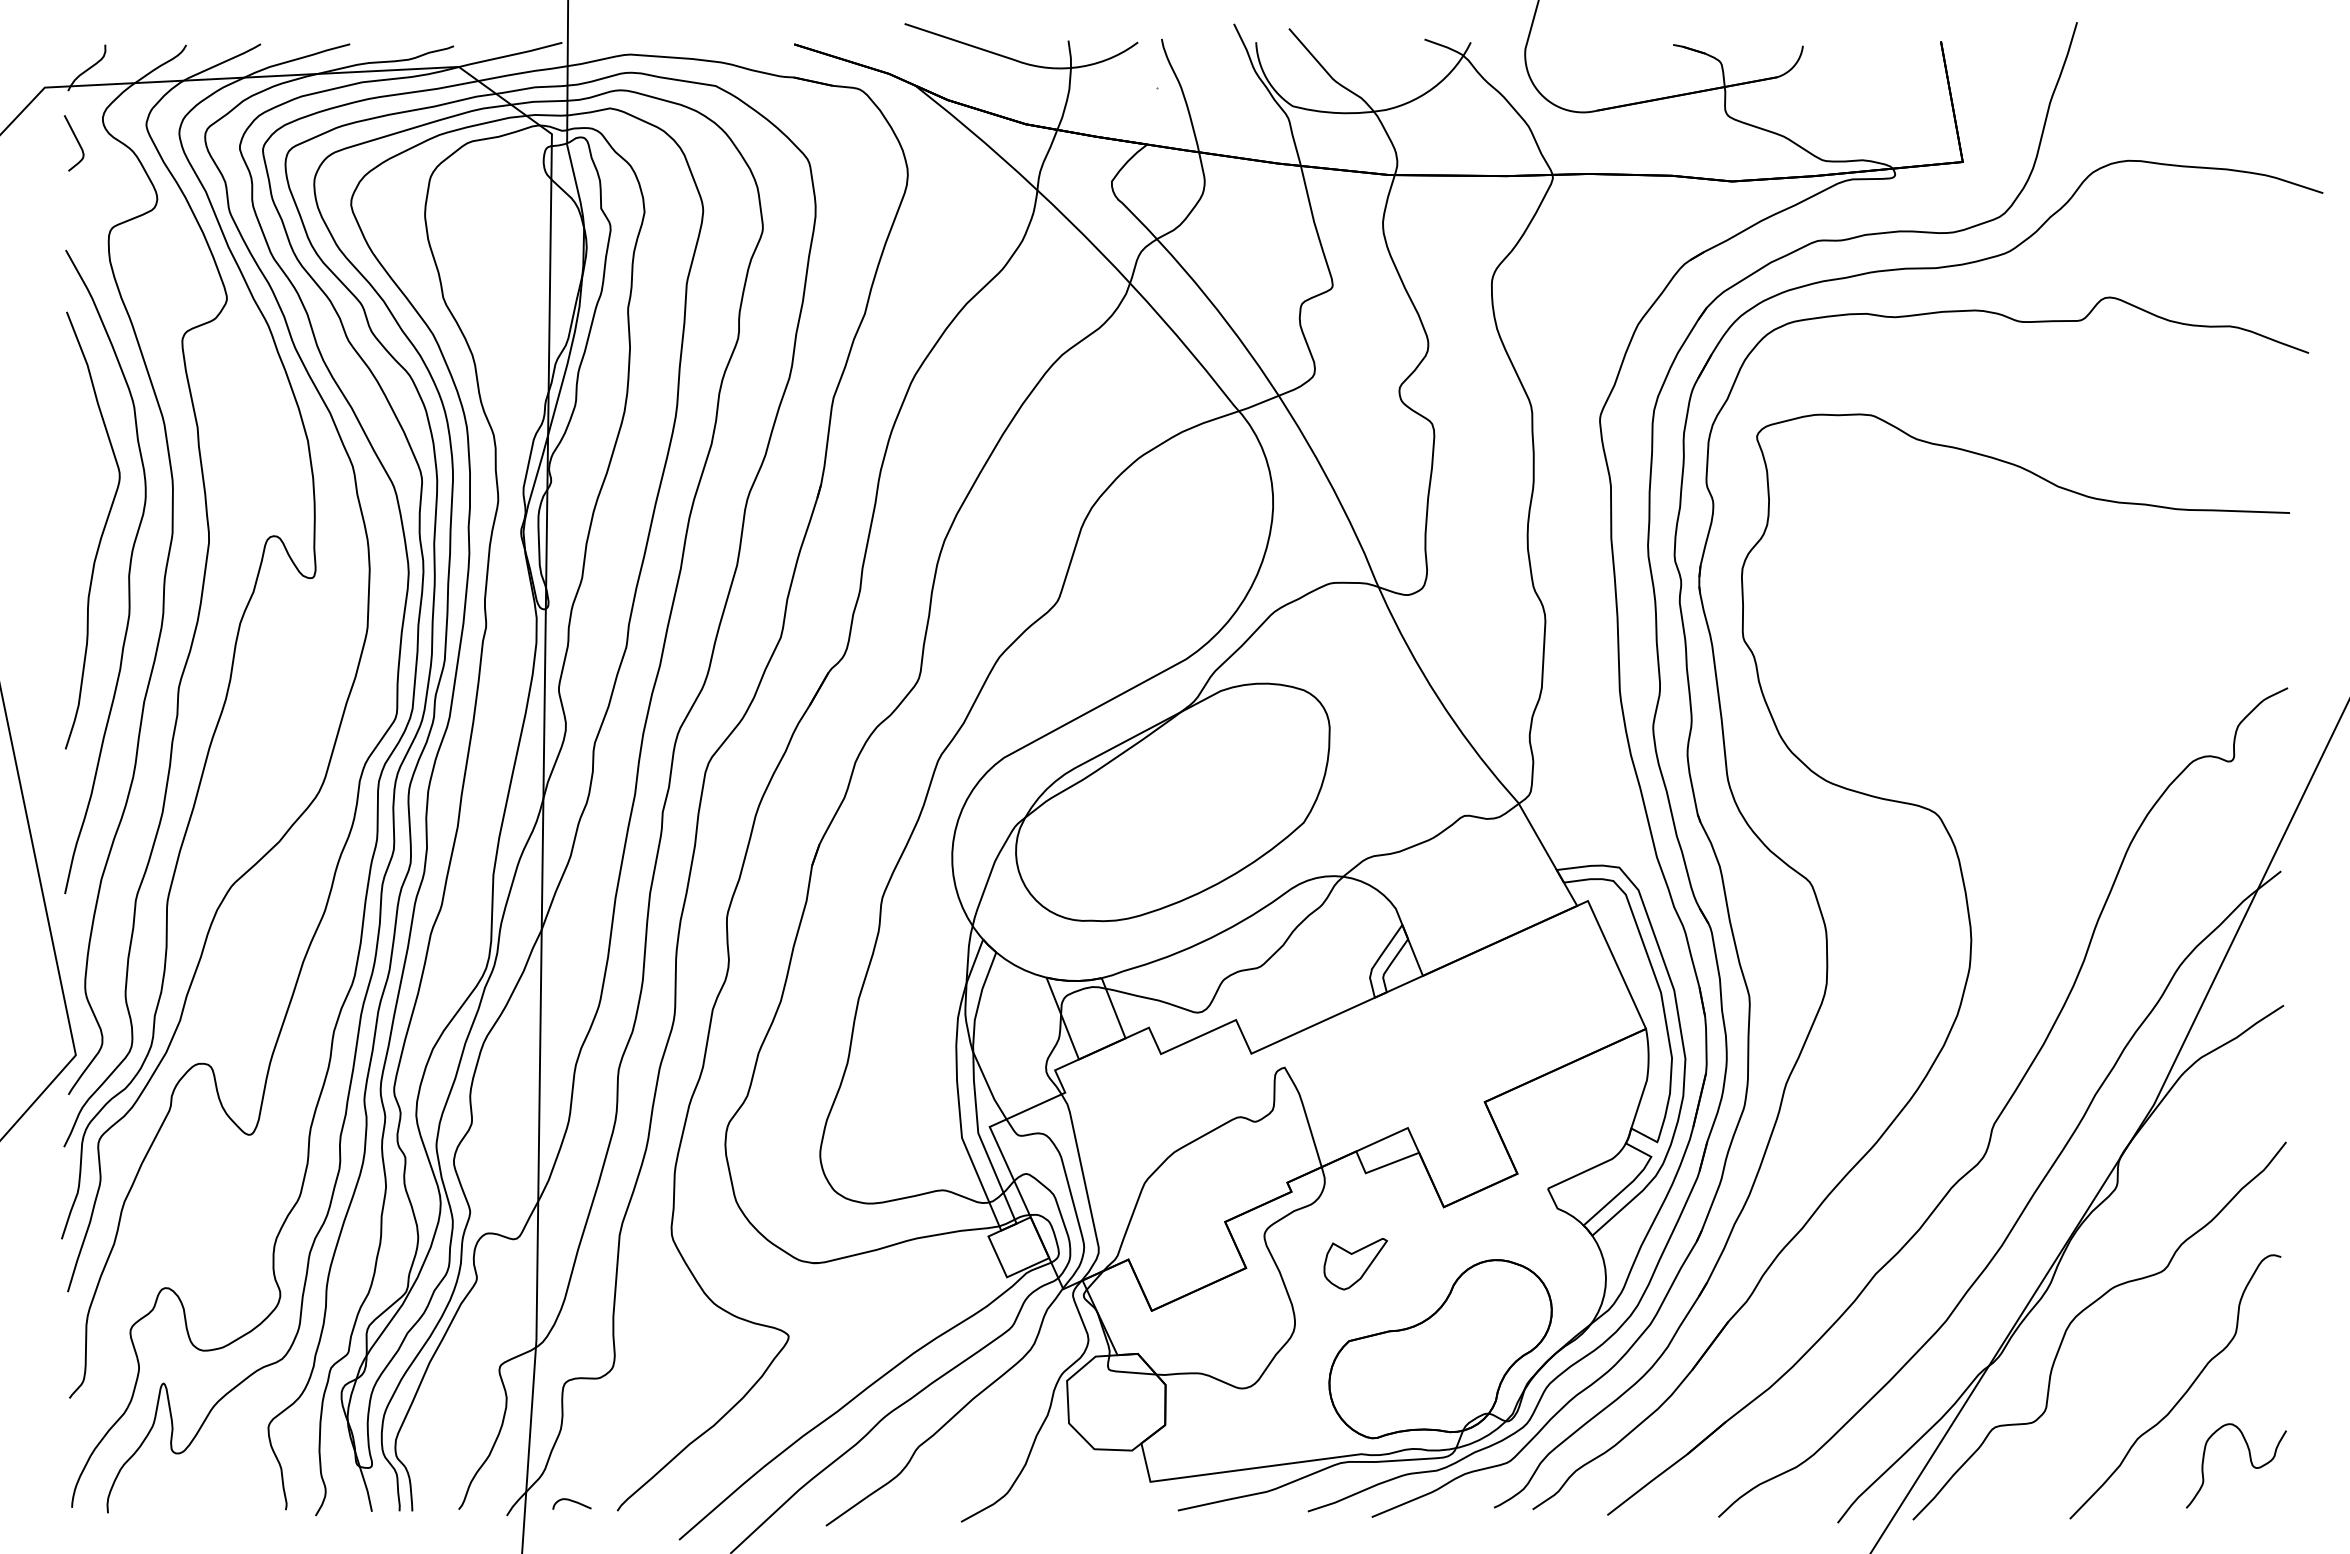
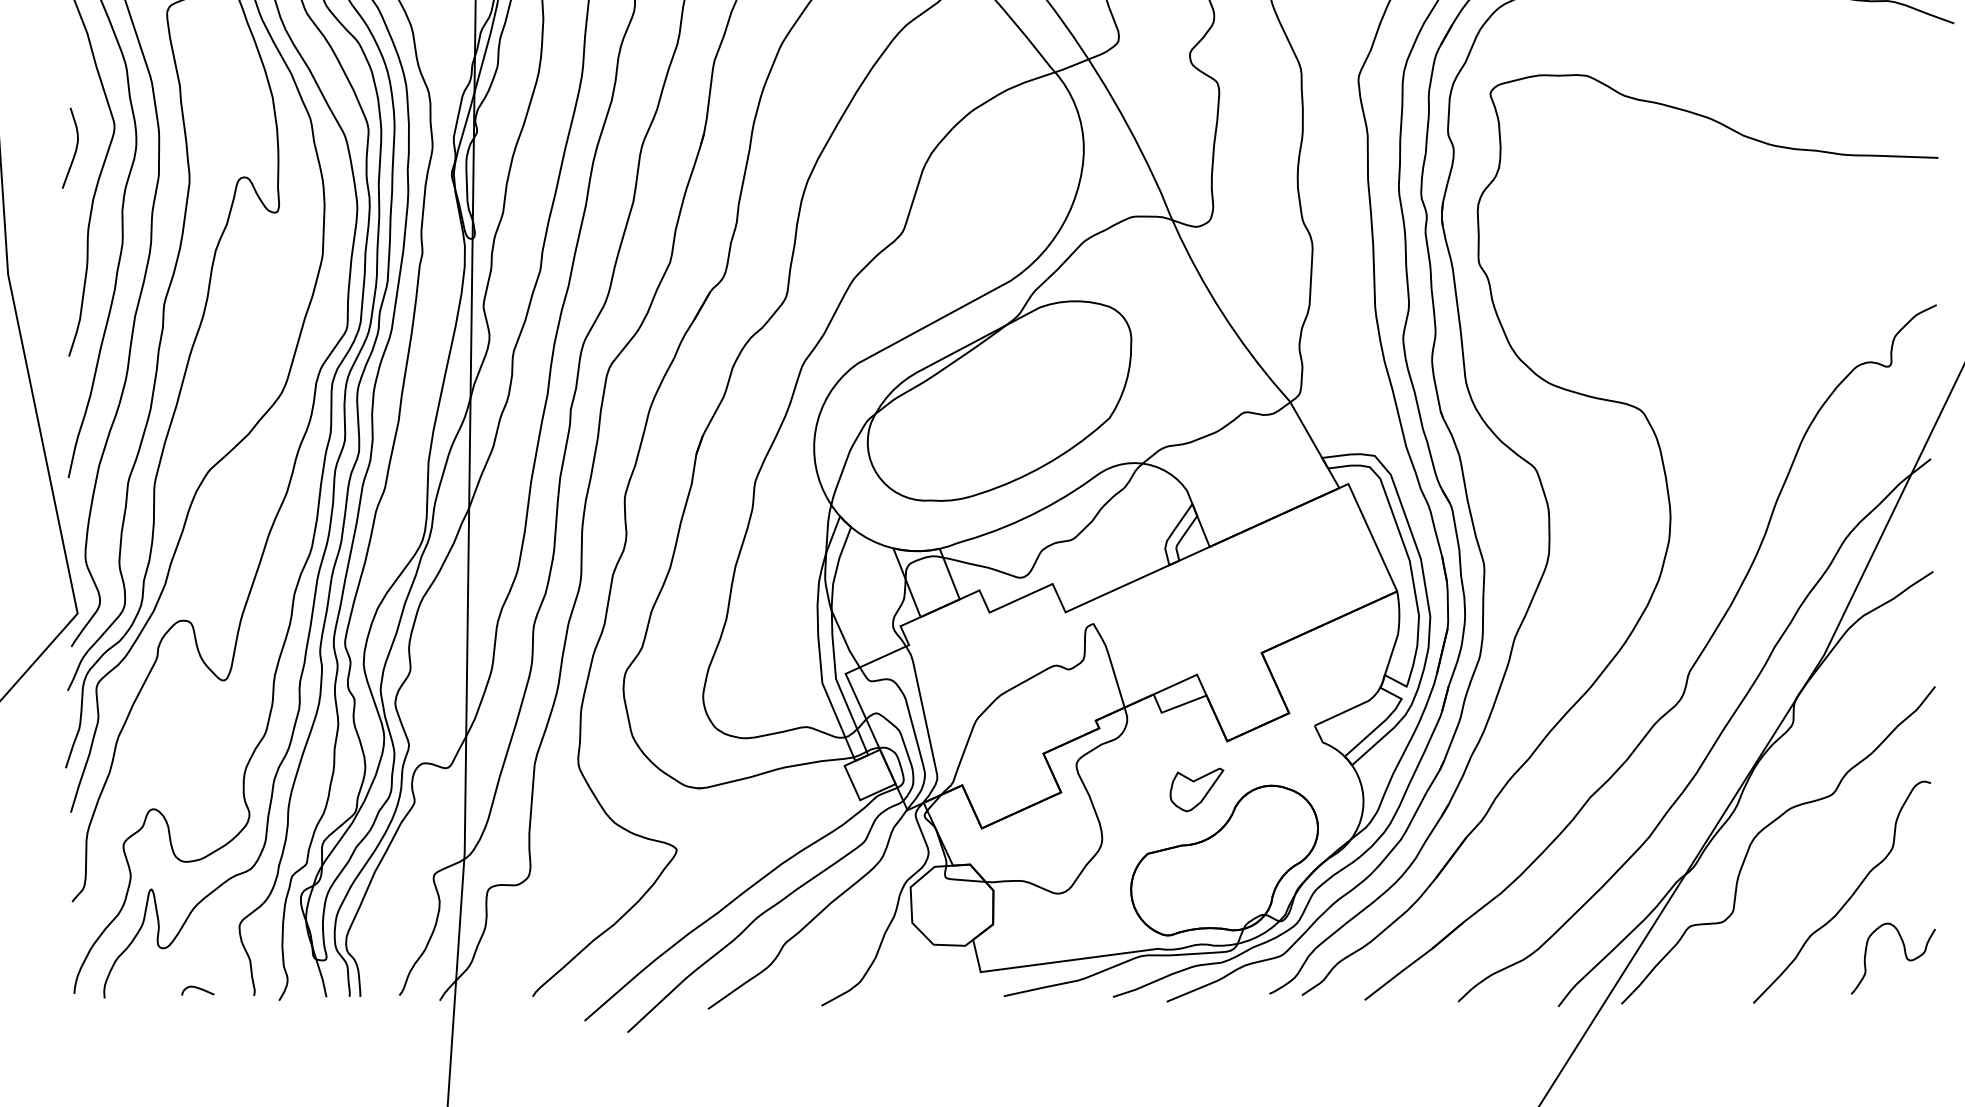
curve: (73, 501) -> (75, 148), added
part: (1355, 1264) -> (1196, 790), moved
curve: (571, 1501) -> (197, 988), moved

